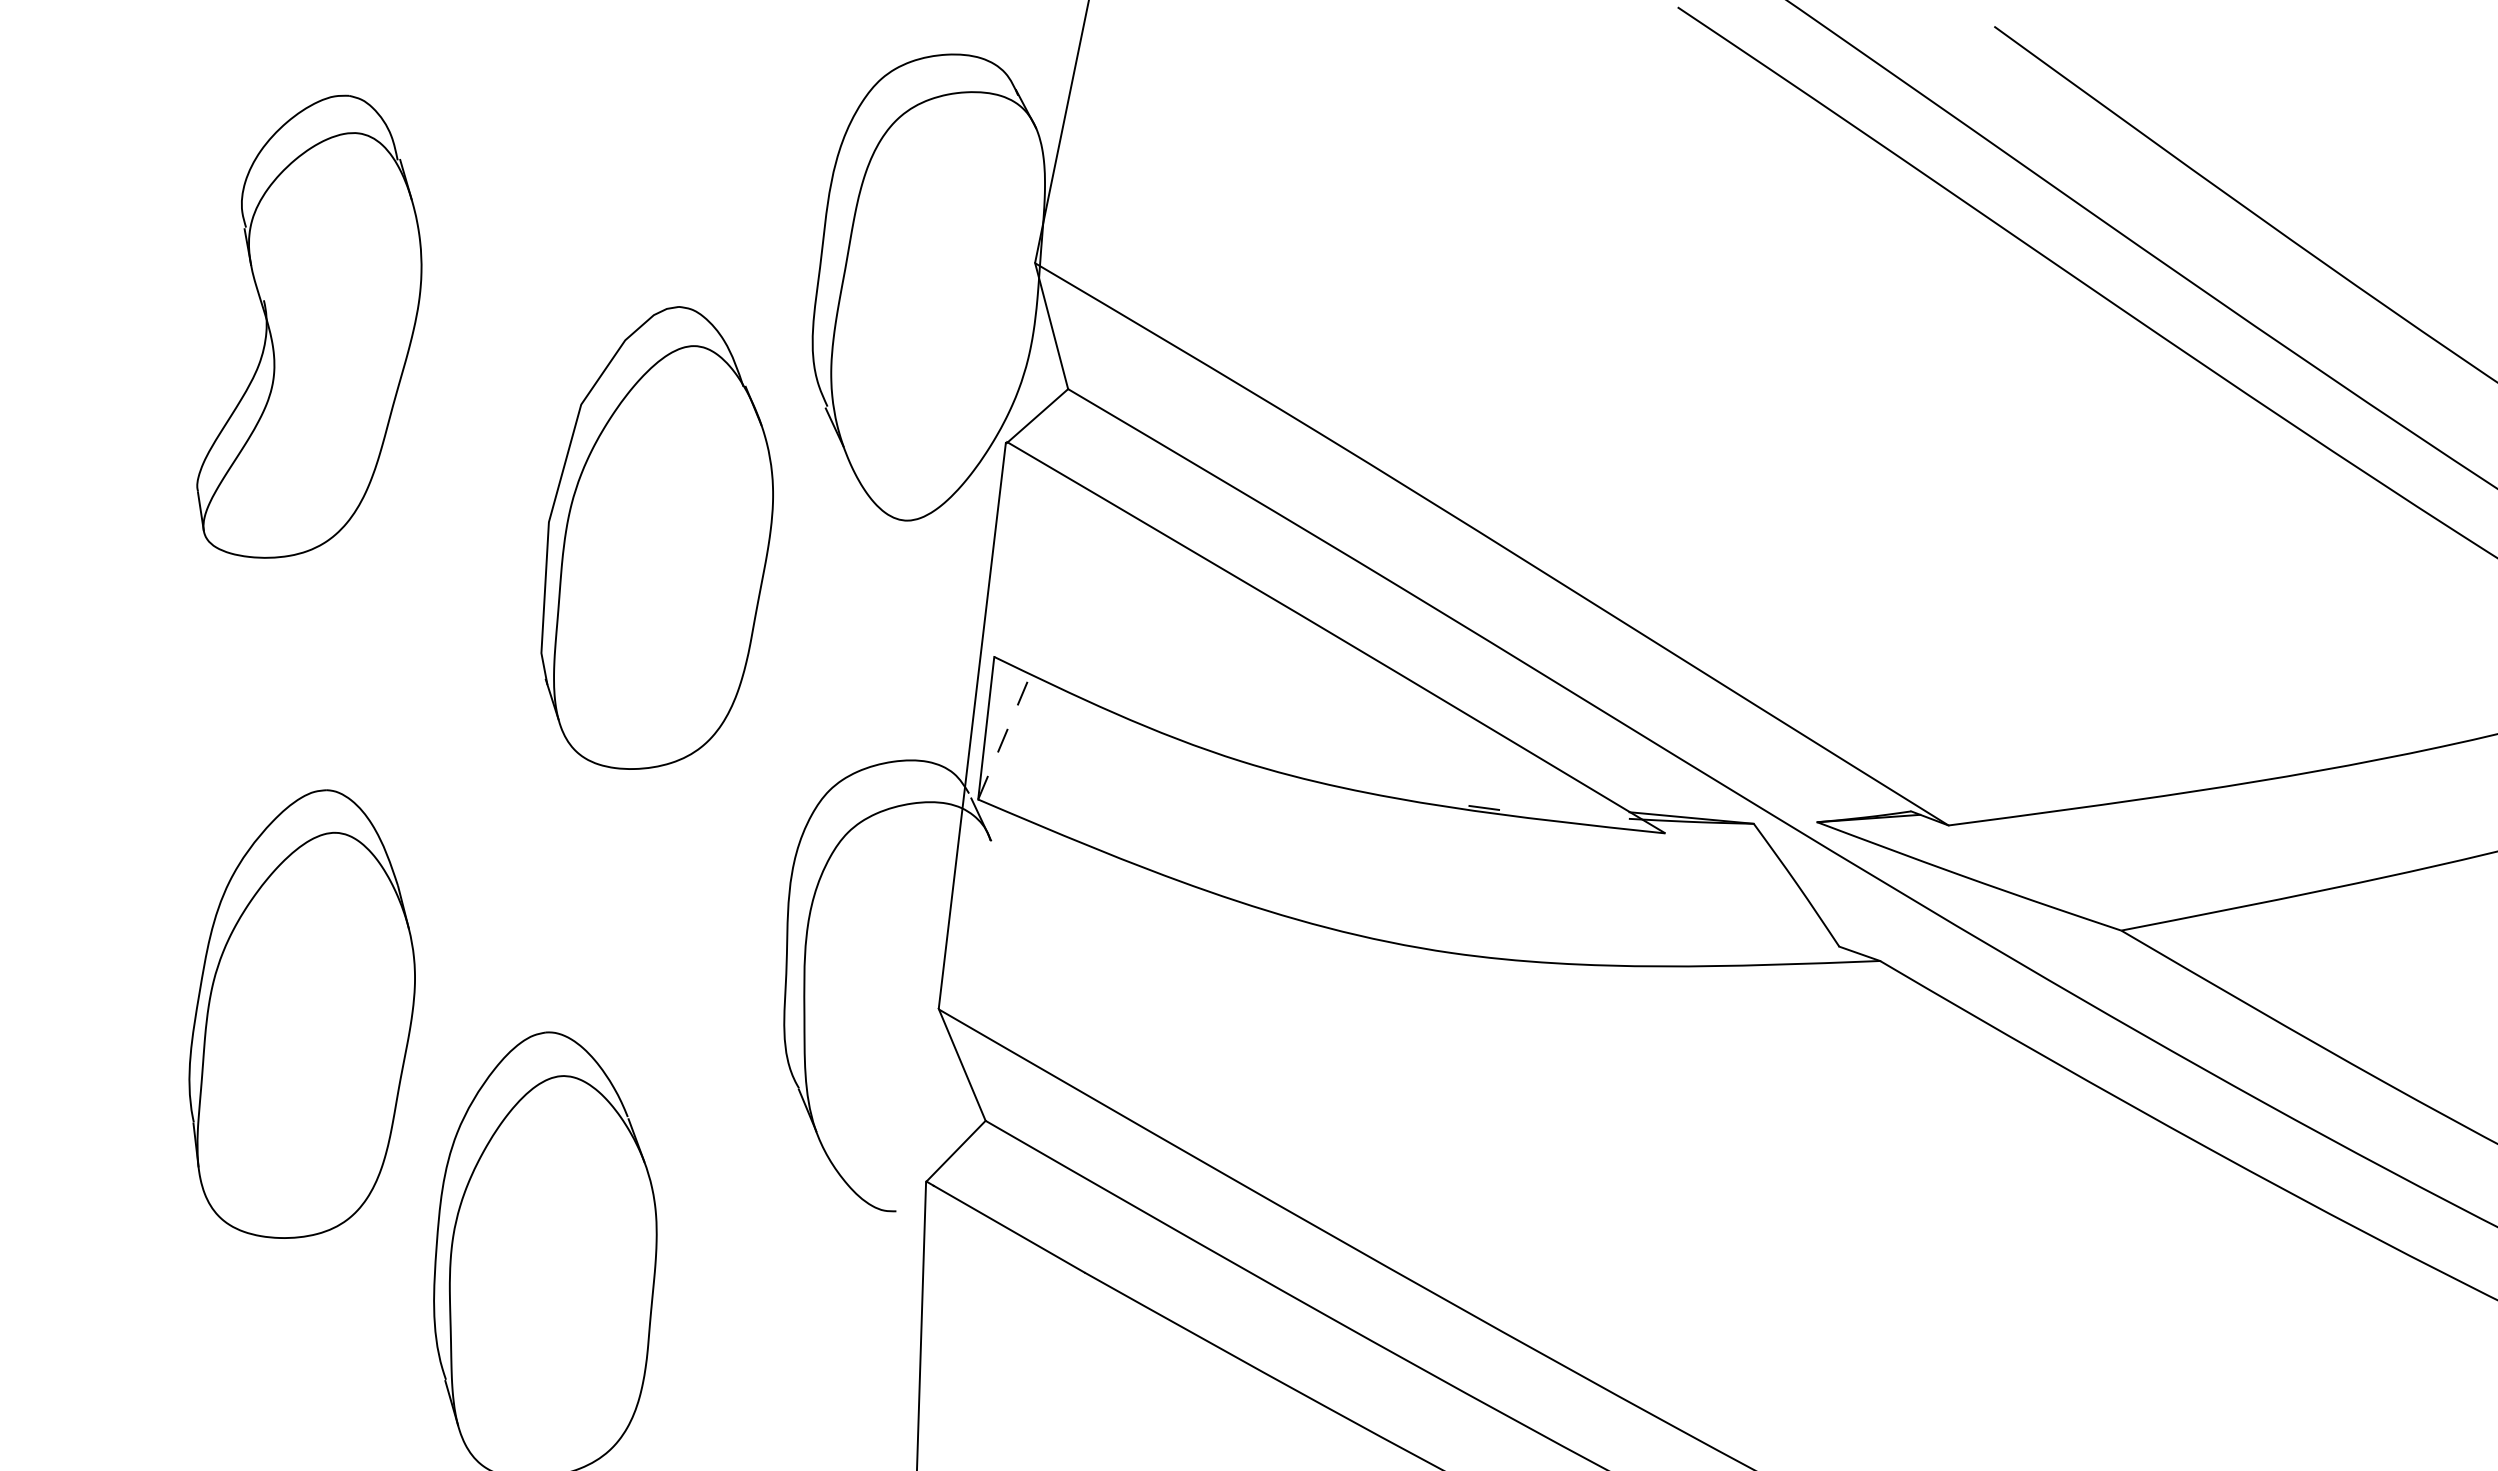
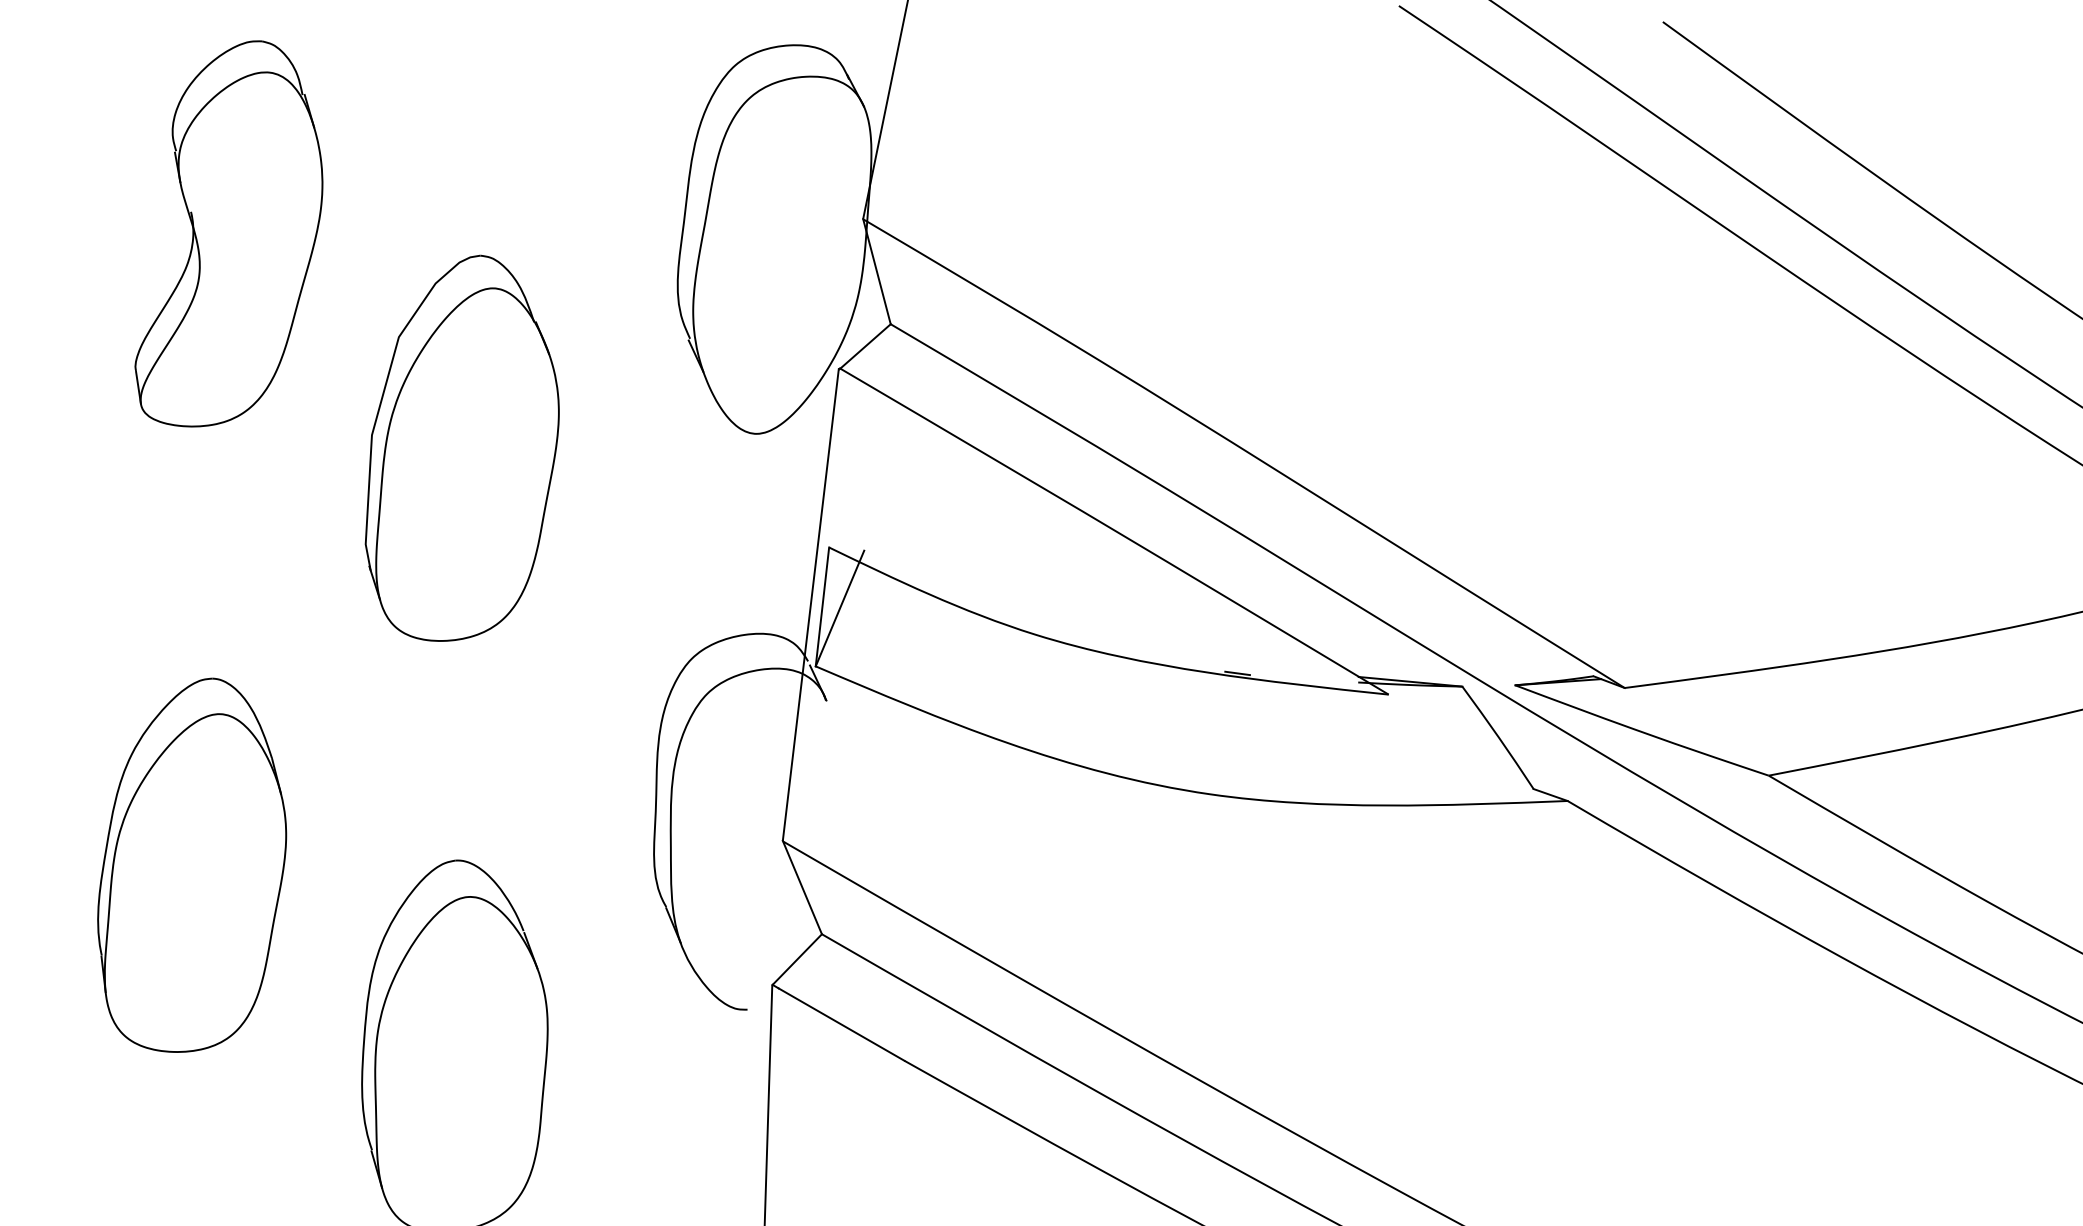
part: (309, 326) -> (229, 233), moved
part: (656, 537) -> (461, 447), moved
line: (1007, 729) -> (840, 607), dashed -> solid
part: (301, 1013) -> (191, 864), moved

